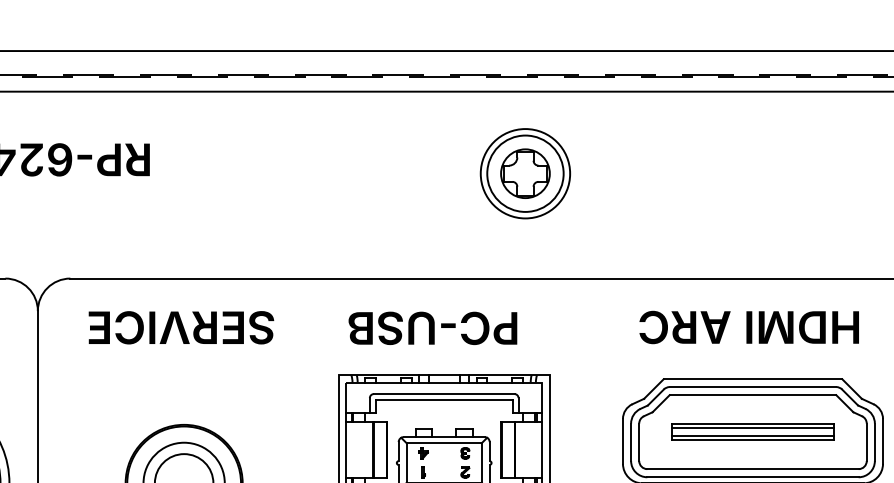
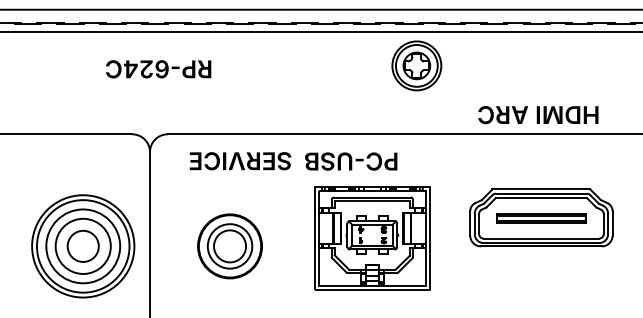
part: (524, 172) -> (416, 65), moved
text: (181, 328) -> (240, 161), moved
text: (433, 328) -> (351, 161), moved
text: (749, 328) -> (538, 115), moved

